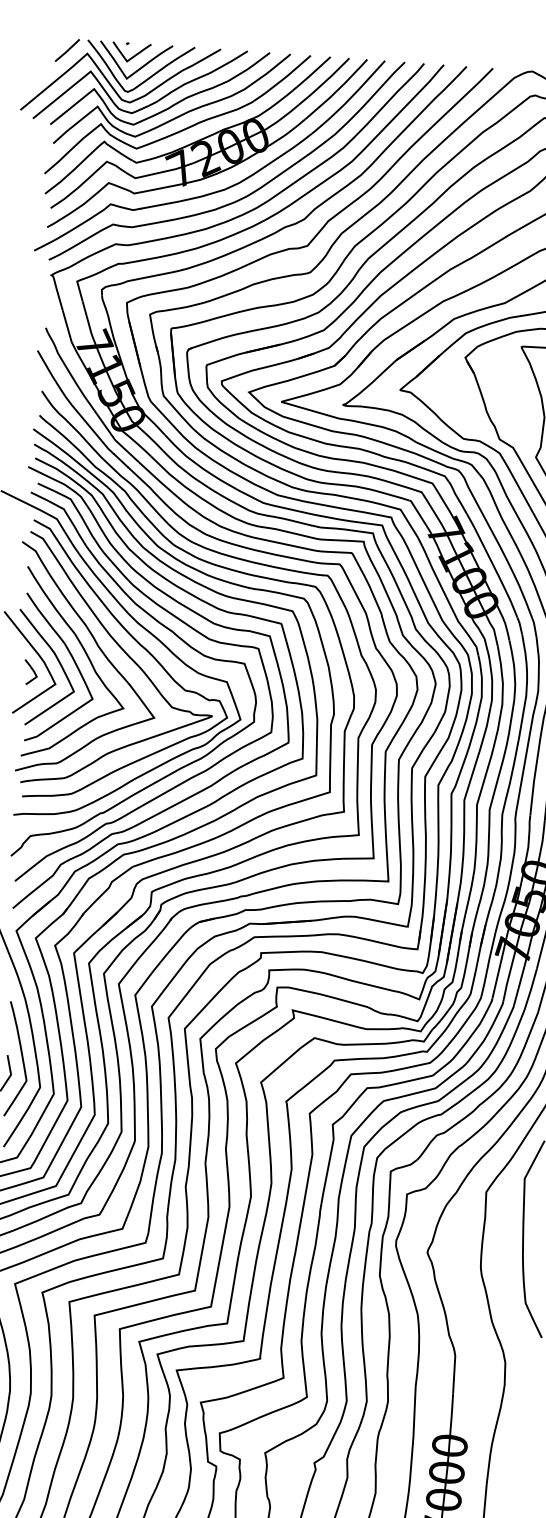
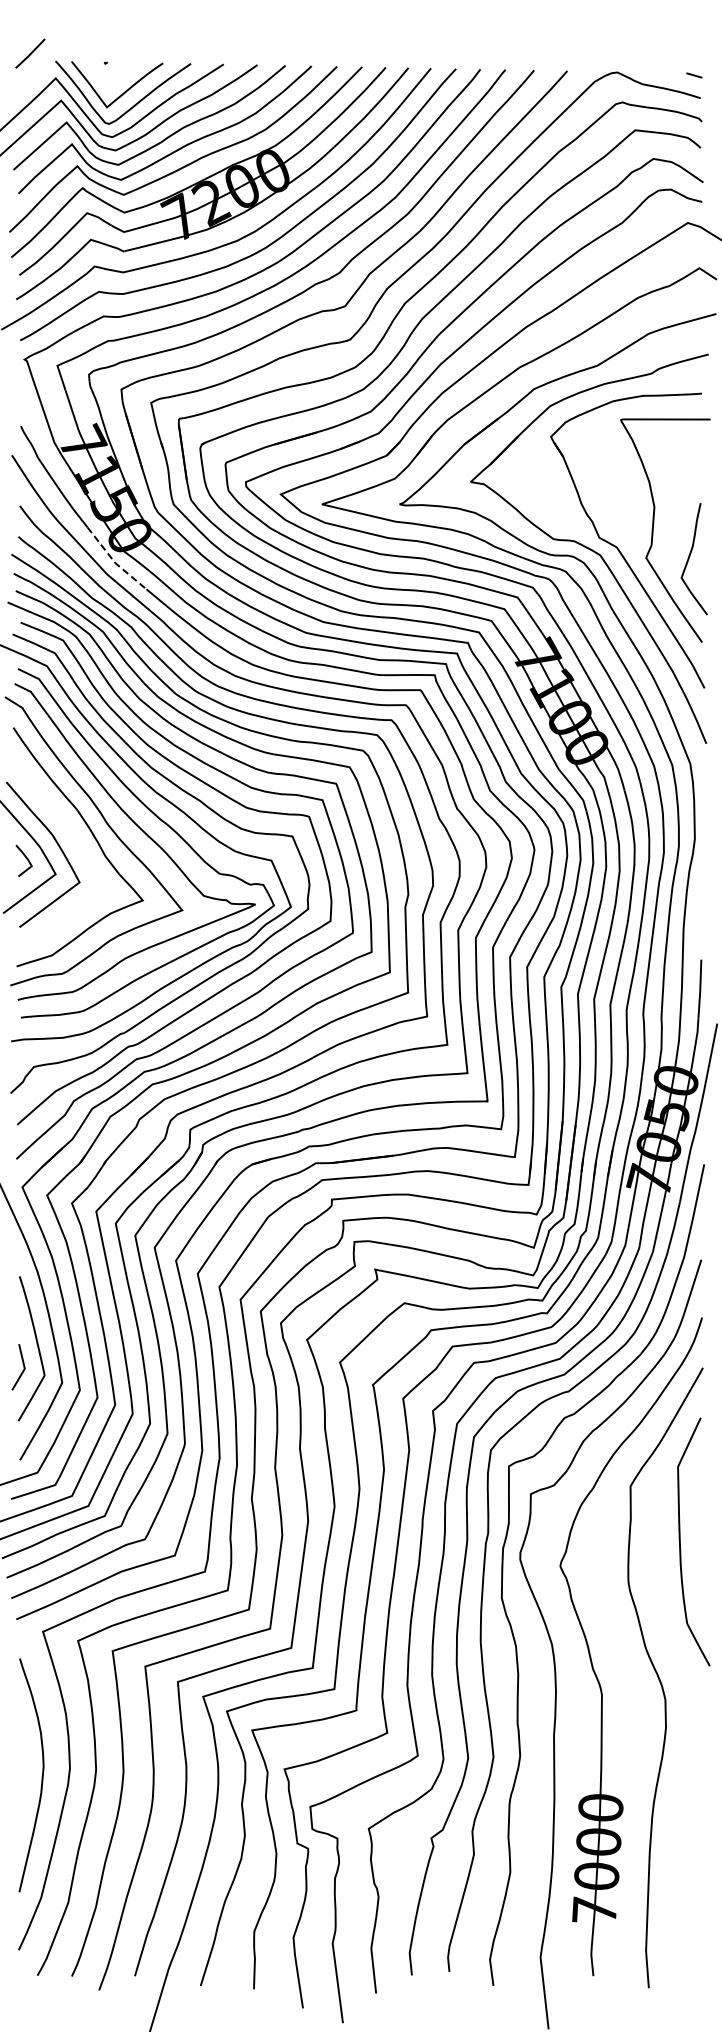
line: (67, 50) -> (30, 53), moved
curve: (133, 55) -> (114, 77), removed
line: (114, 439) -> (114, 562), solid -> dashed
curve: (73, 660) -> (76, 843), removed

